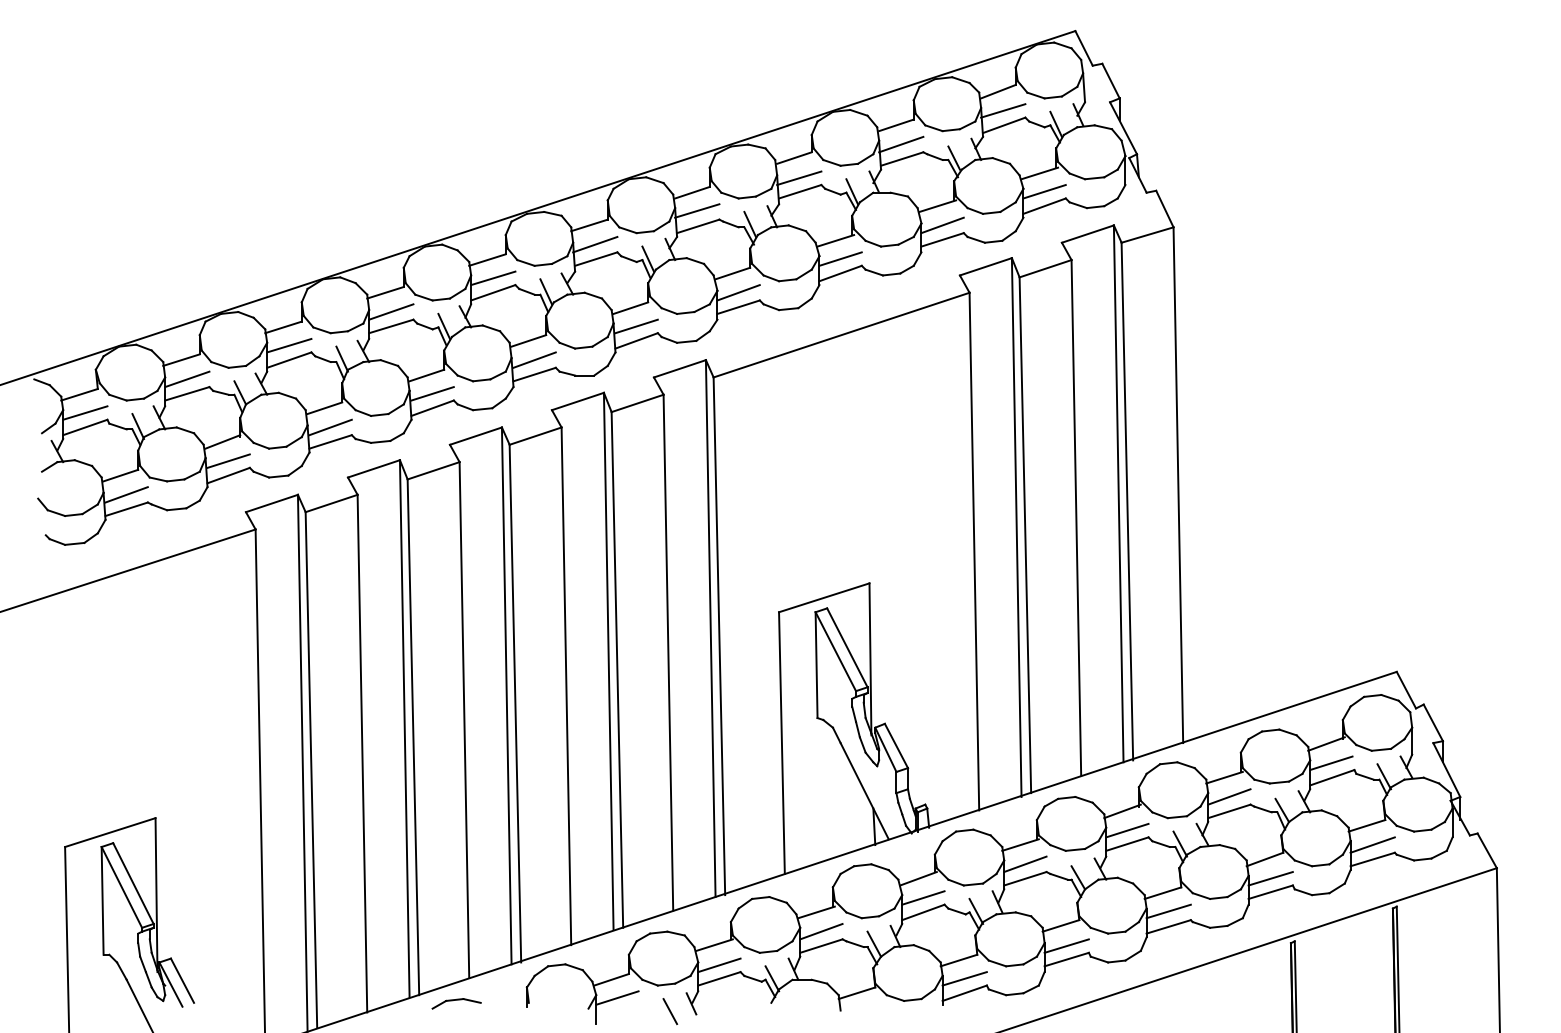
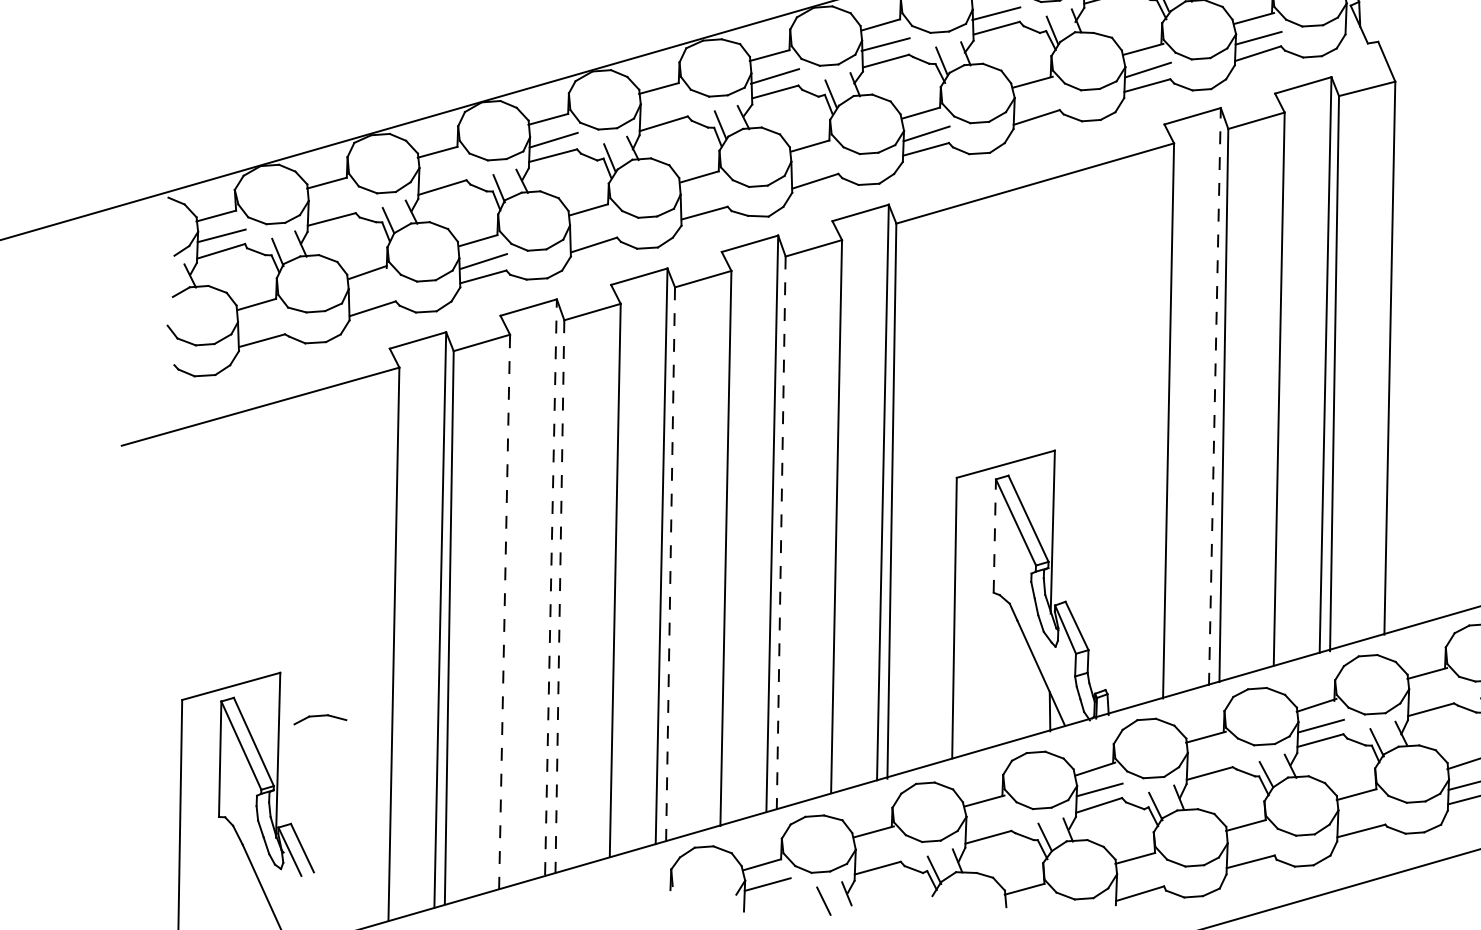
line: (840, 258) -> (1037, 101), removed
line: (493, 278) -> (664, 108), removed
line: (636, 326) -> (815, 165), removed
line: (289, 345) -> (443, 171), removed
line: (534, 359) -> (705, 196), removed
line: (187, 379) -> (332, 204), removed
line: (432, 393) -> (594, 229), removed
line: (228, 460) -> (373, 292), removed
line: (126, 494) -> (262, 324), removed
line: (1016, 527) -> (1214, 396), solid -> dashed
line: (816, 665) -> (994, 536), solid -> dashed
line: (617, 669) -> (781, 532), solid -> dashed
line: (515, 703) -> (670, 564), solid -> dashed
line: (404, 728) -> (550, 586), solid -> dashed
line: (413, 737) -> (559, 597), solid -> dashed
line: (362, 753) -> (504, 612), solid -> dashed
line: (1229, 796) -> (1431, 693), removed
line: (1025, 864) -> (1210, 758), removed
line: (1168, 911) -> (1361, 814), removed
line: (821, 931) -> (989, 821), removed
line: (1066, 945) -> (1251, 846), removed
line: (719, 965) -> (878, 853), removed
line: (964, 978) -> (1140, 877), removed
part: (456, 1003) -> (320, 719), moved

